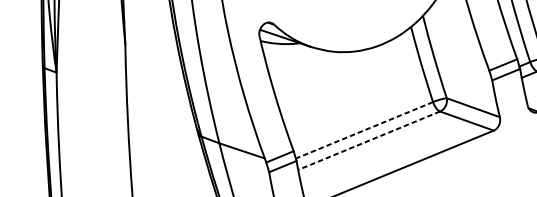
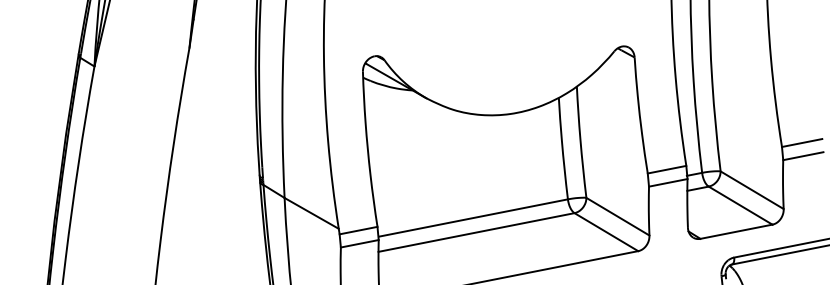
line: (364, 130) -> (473, 218), dashed -> solid
line: (369, 140) -> (476, 232), dashed -> solid

